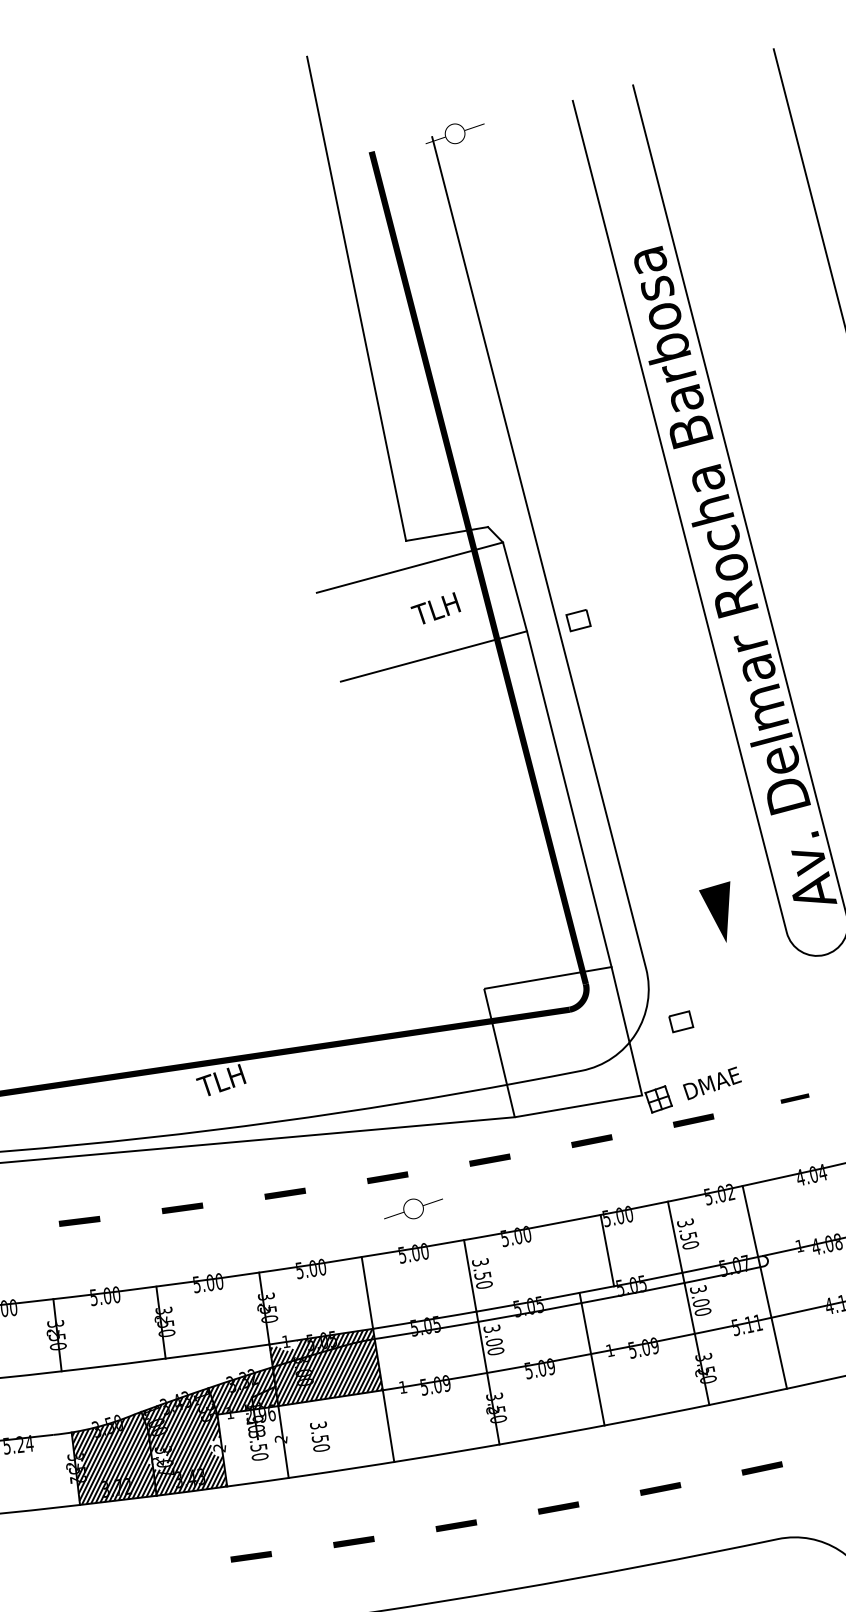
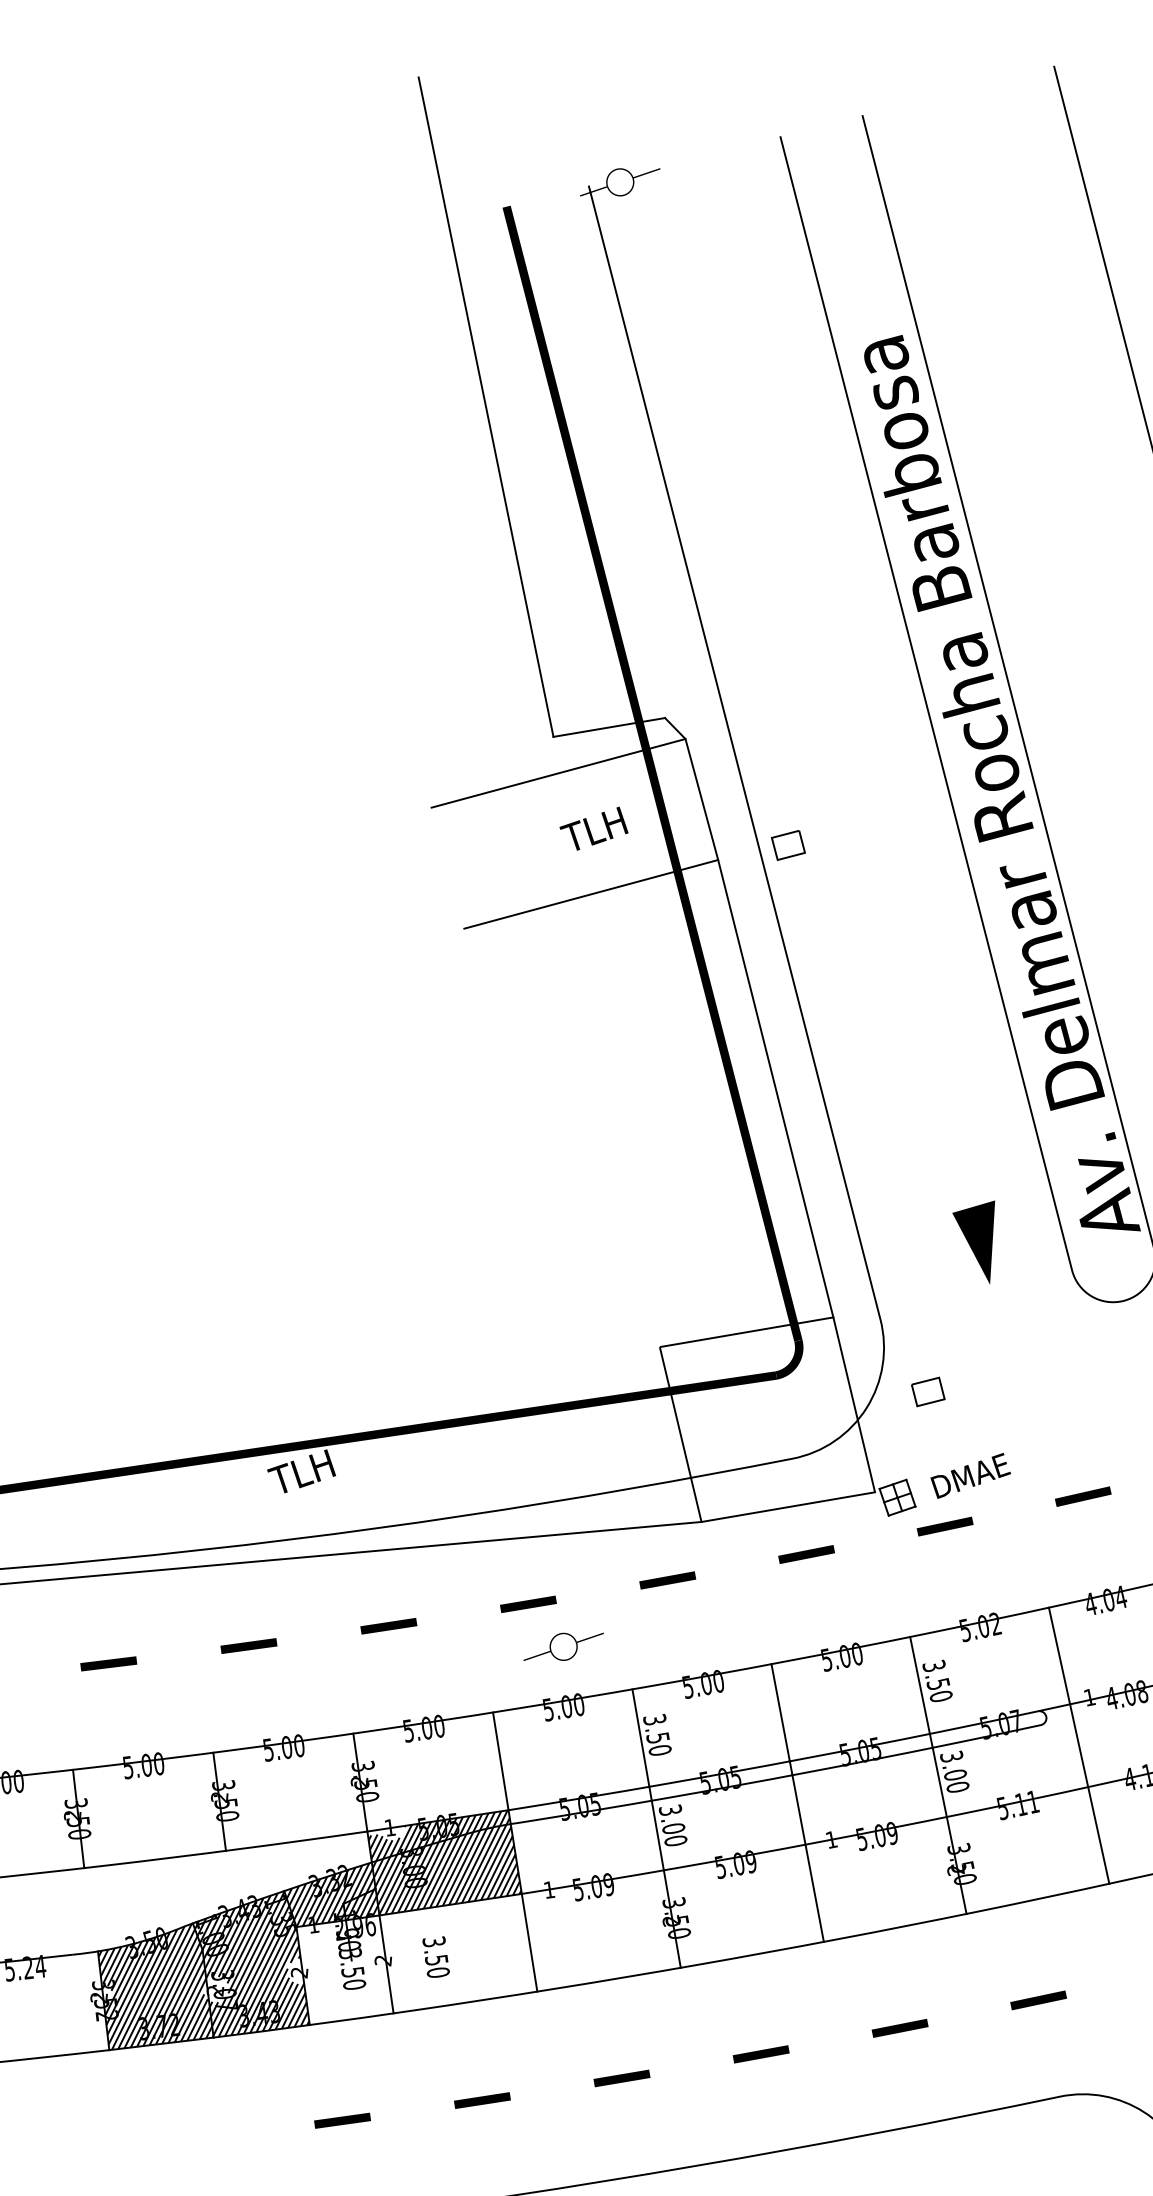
part: (795, 1098) -> (1083, 1496), size x1.43
line: (607, 1250) -> (780, 1712), moved
line: (764, 1287) -> (1078, 1745), moved

